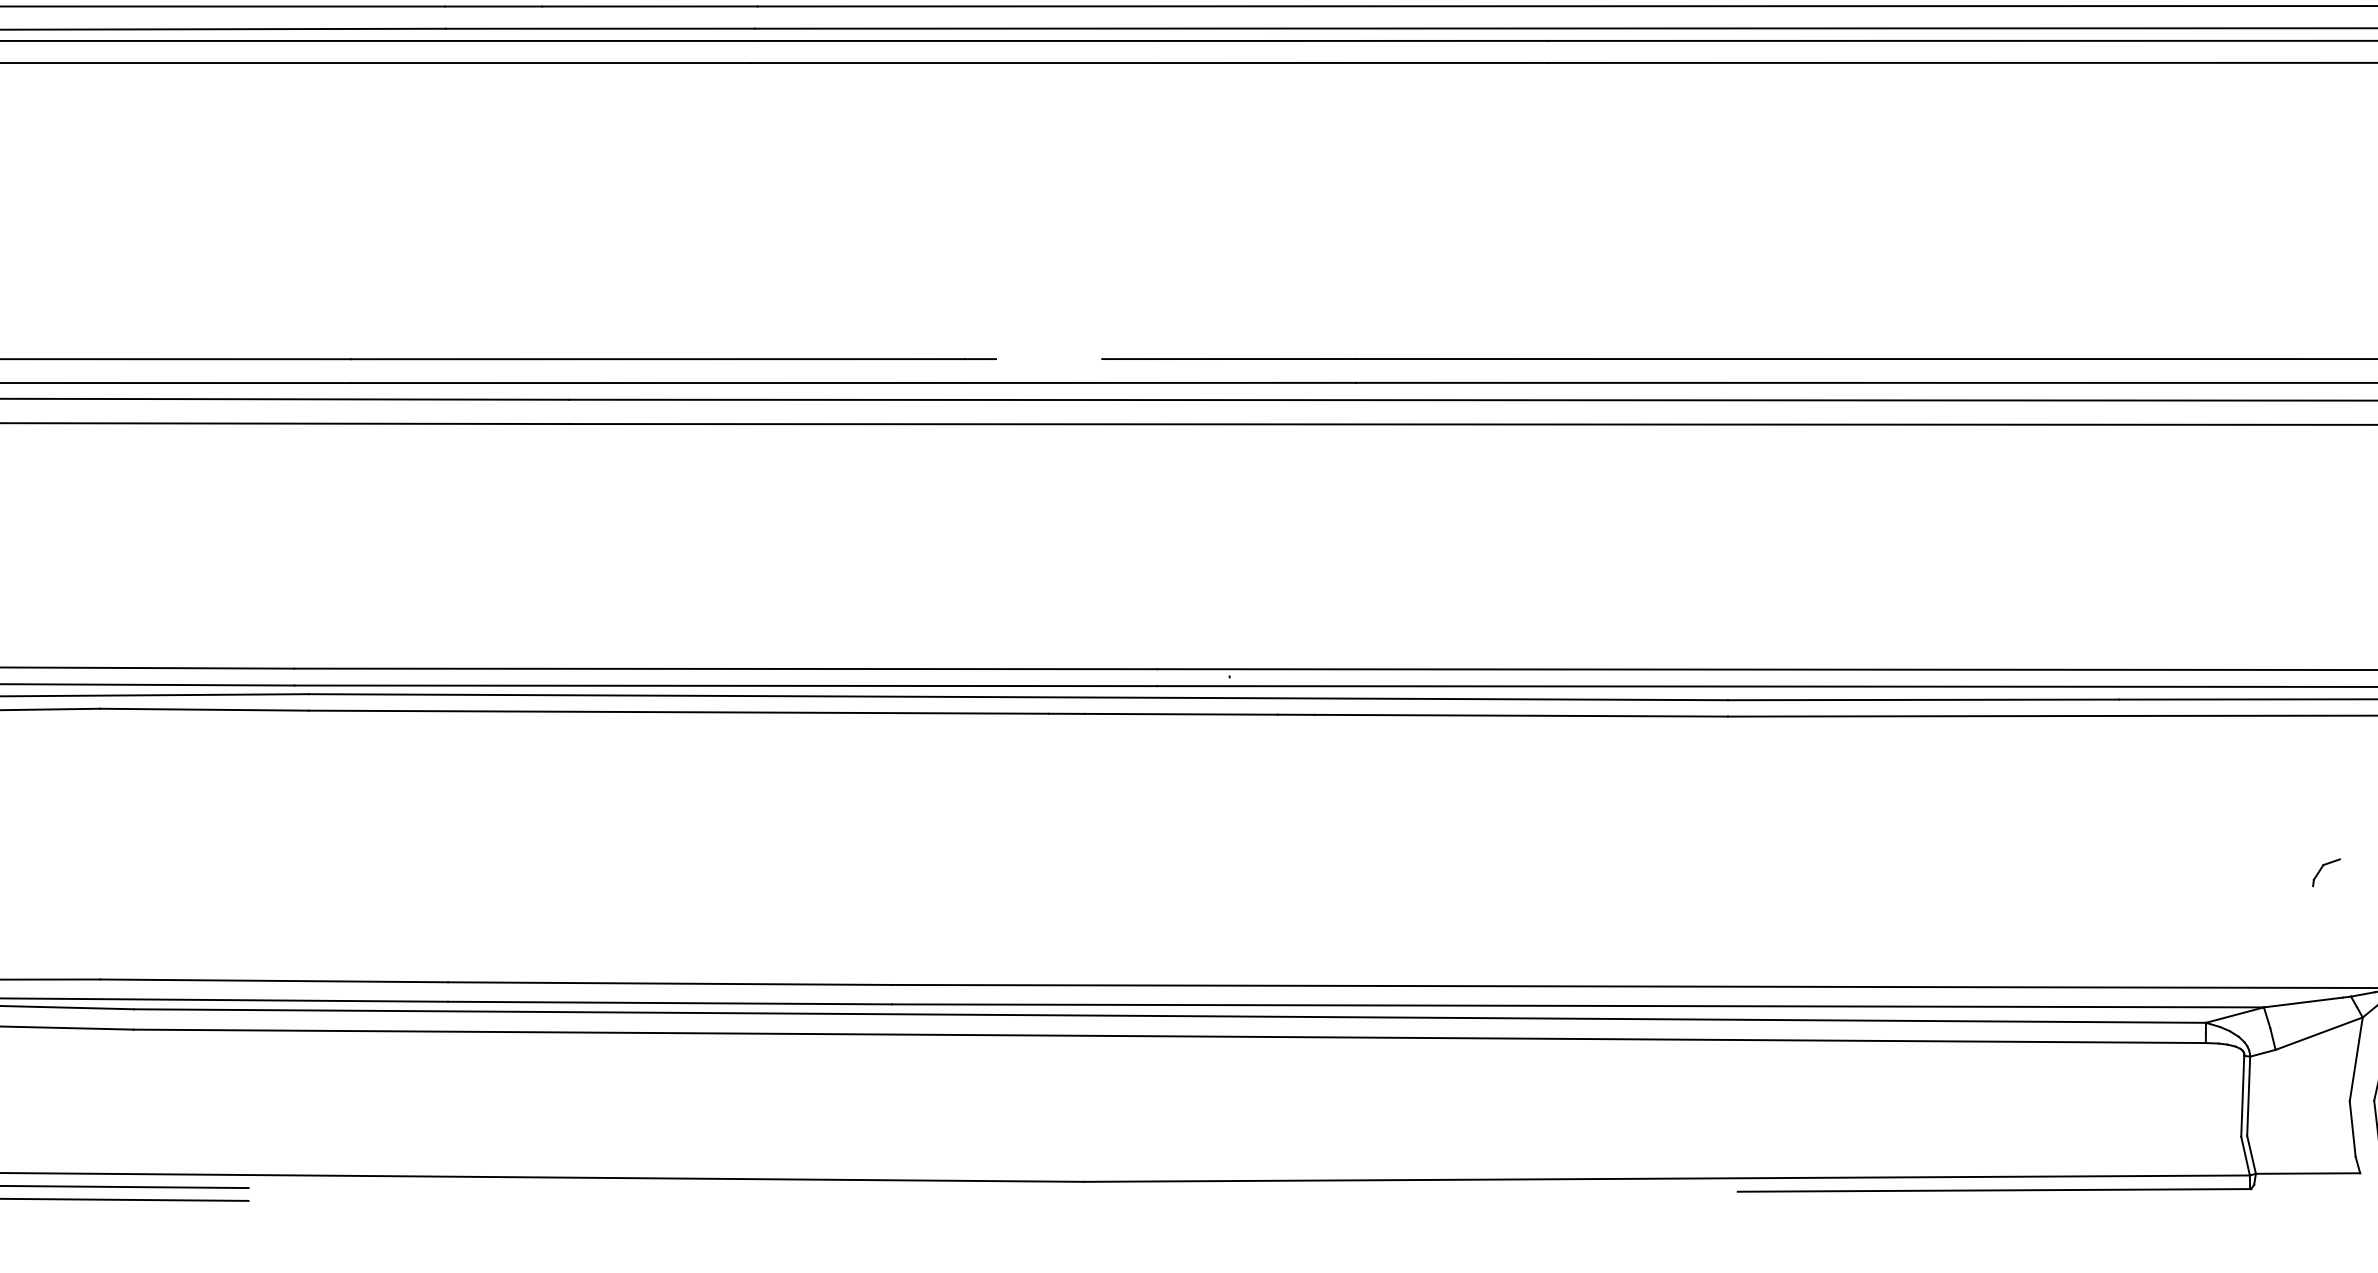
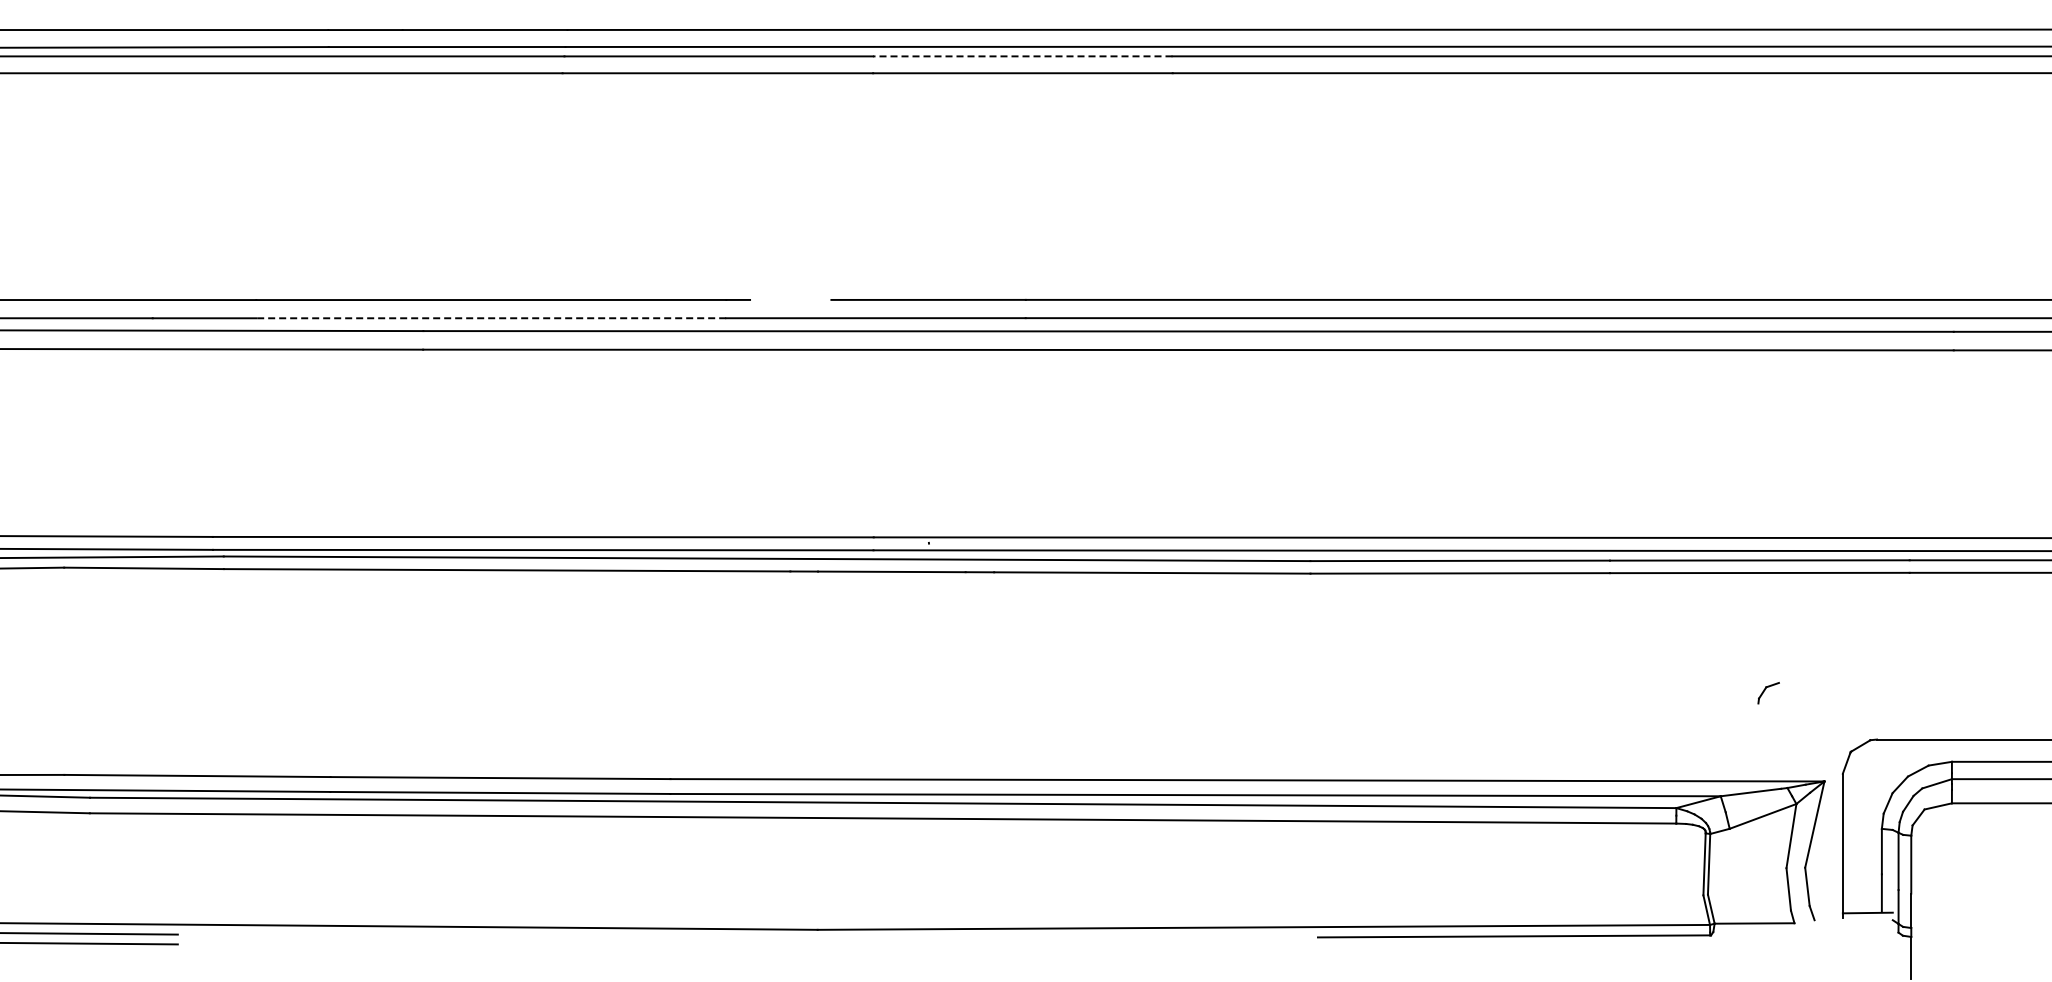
line: (1351, 41) -> (1022, 56), solid -> dashed
line: (656, 383) -> (490, 318), solid -> dashed

